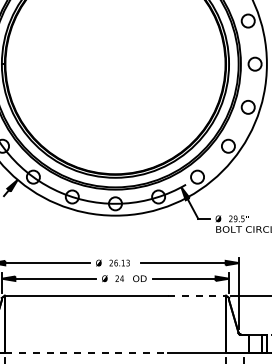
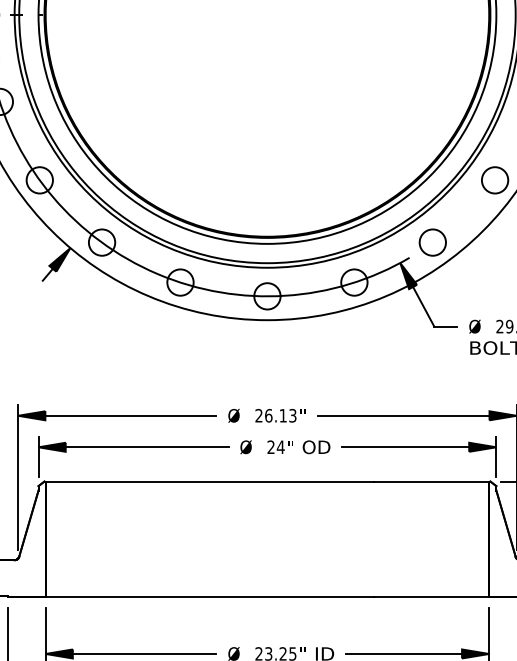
line: (196, 295) -> (430, 481), dashed -> solid
line: (87, 353) -> (211, 597), dashed -> solid

